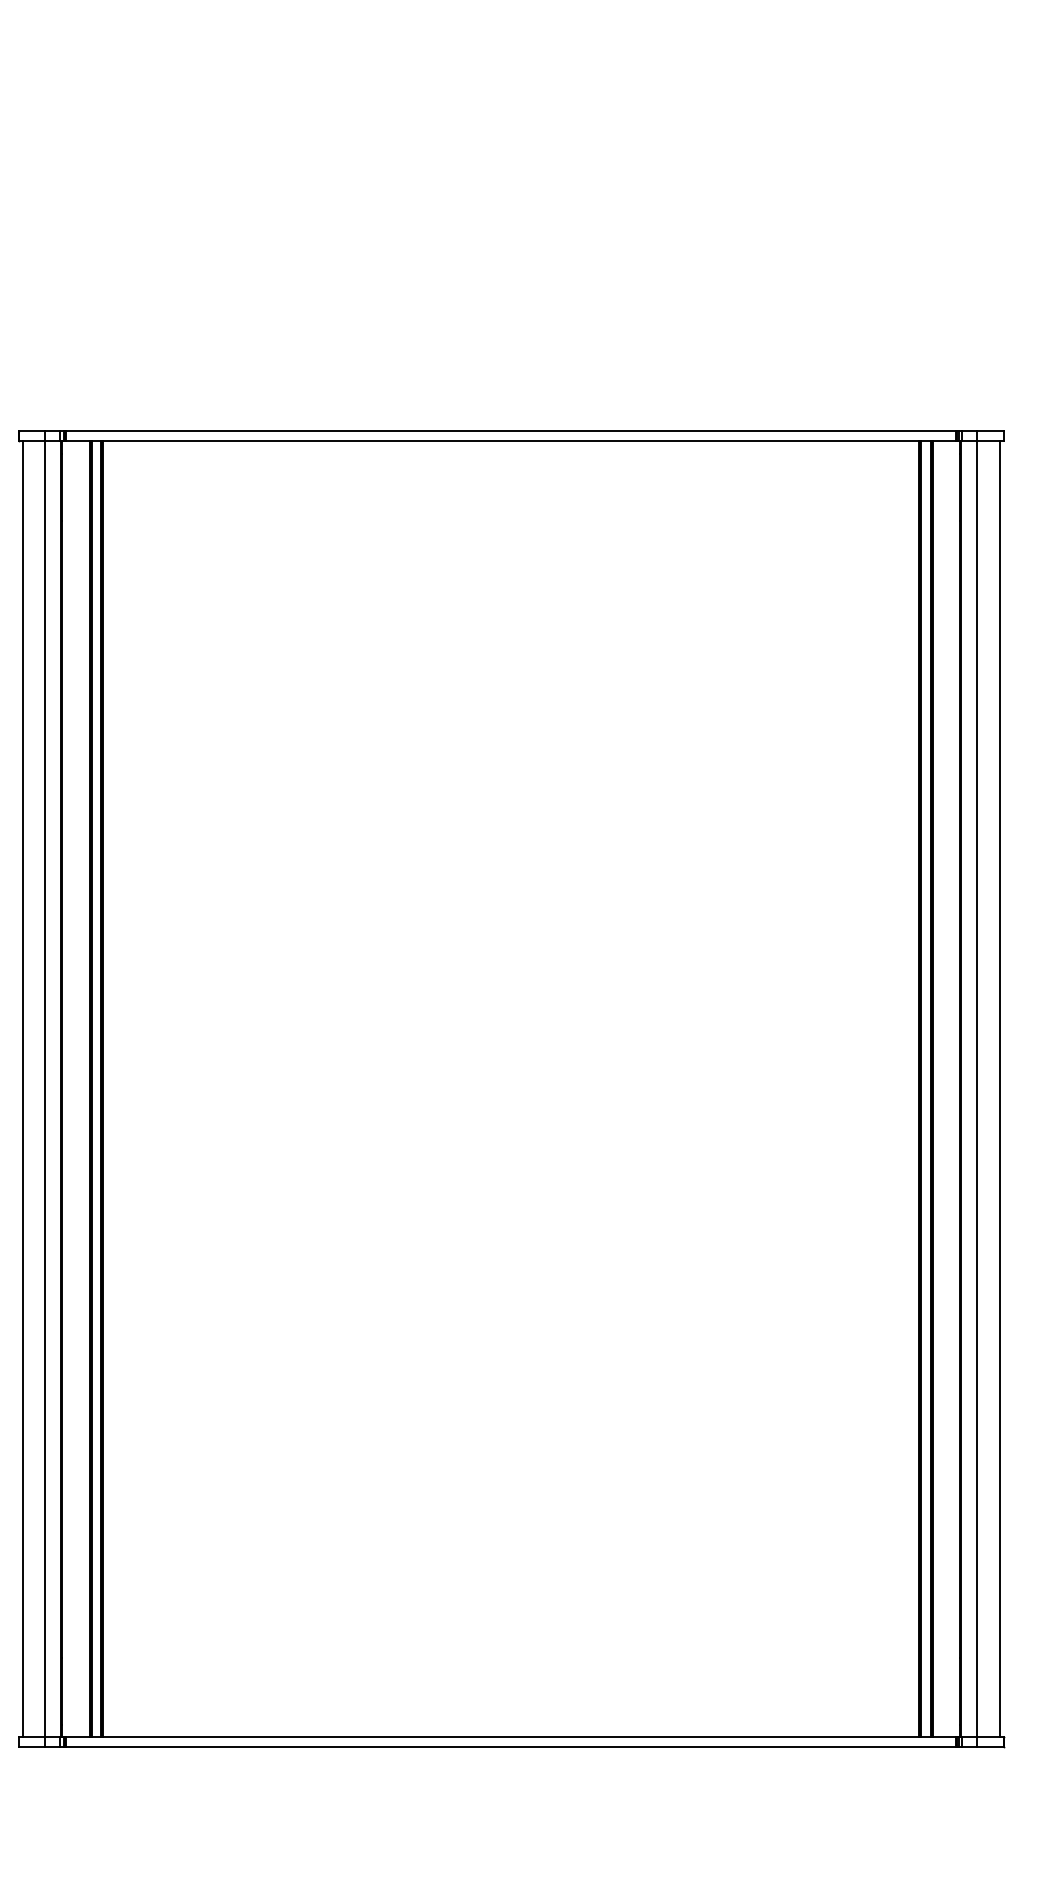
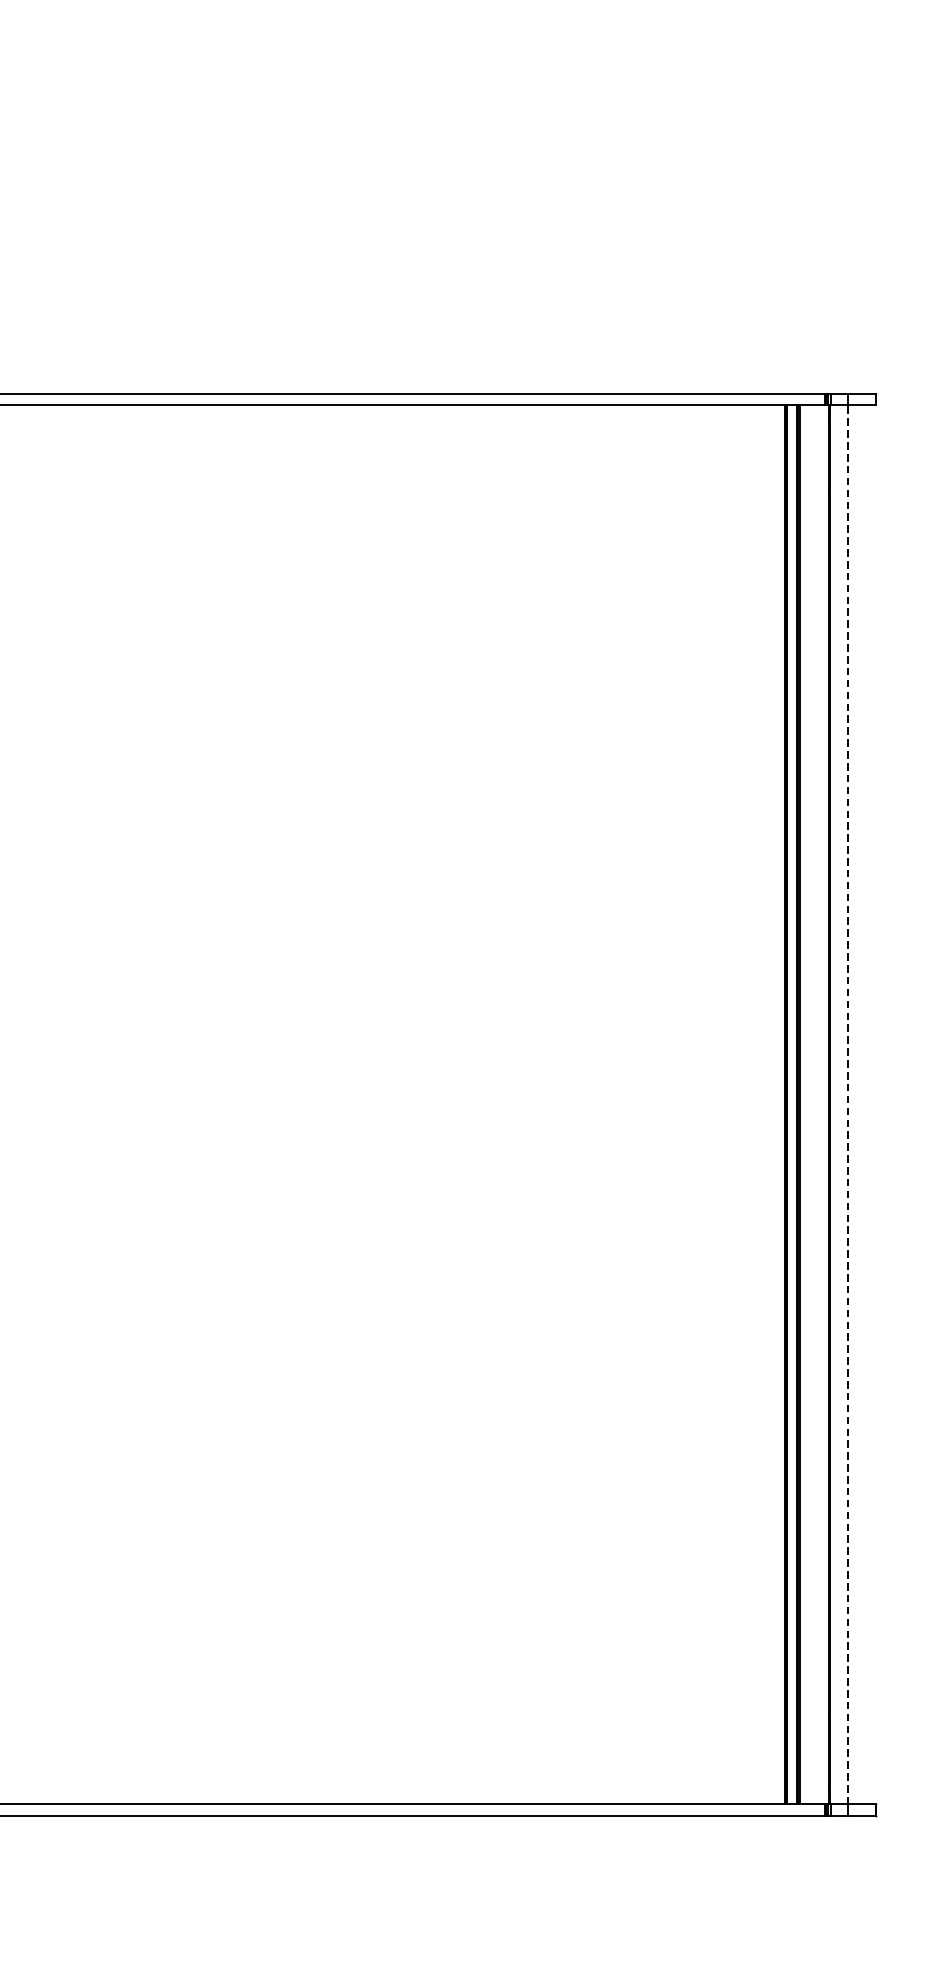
line: (977, 1089) -> (847, 1104), solid -> dashed
line: (999, 1089) -> (871, 1104), removed

